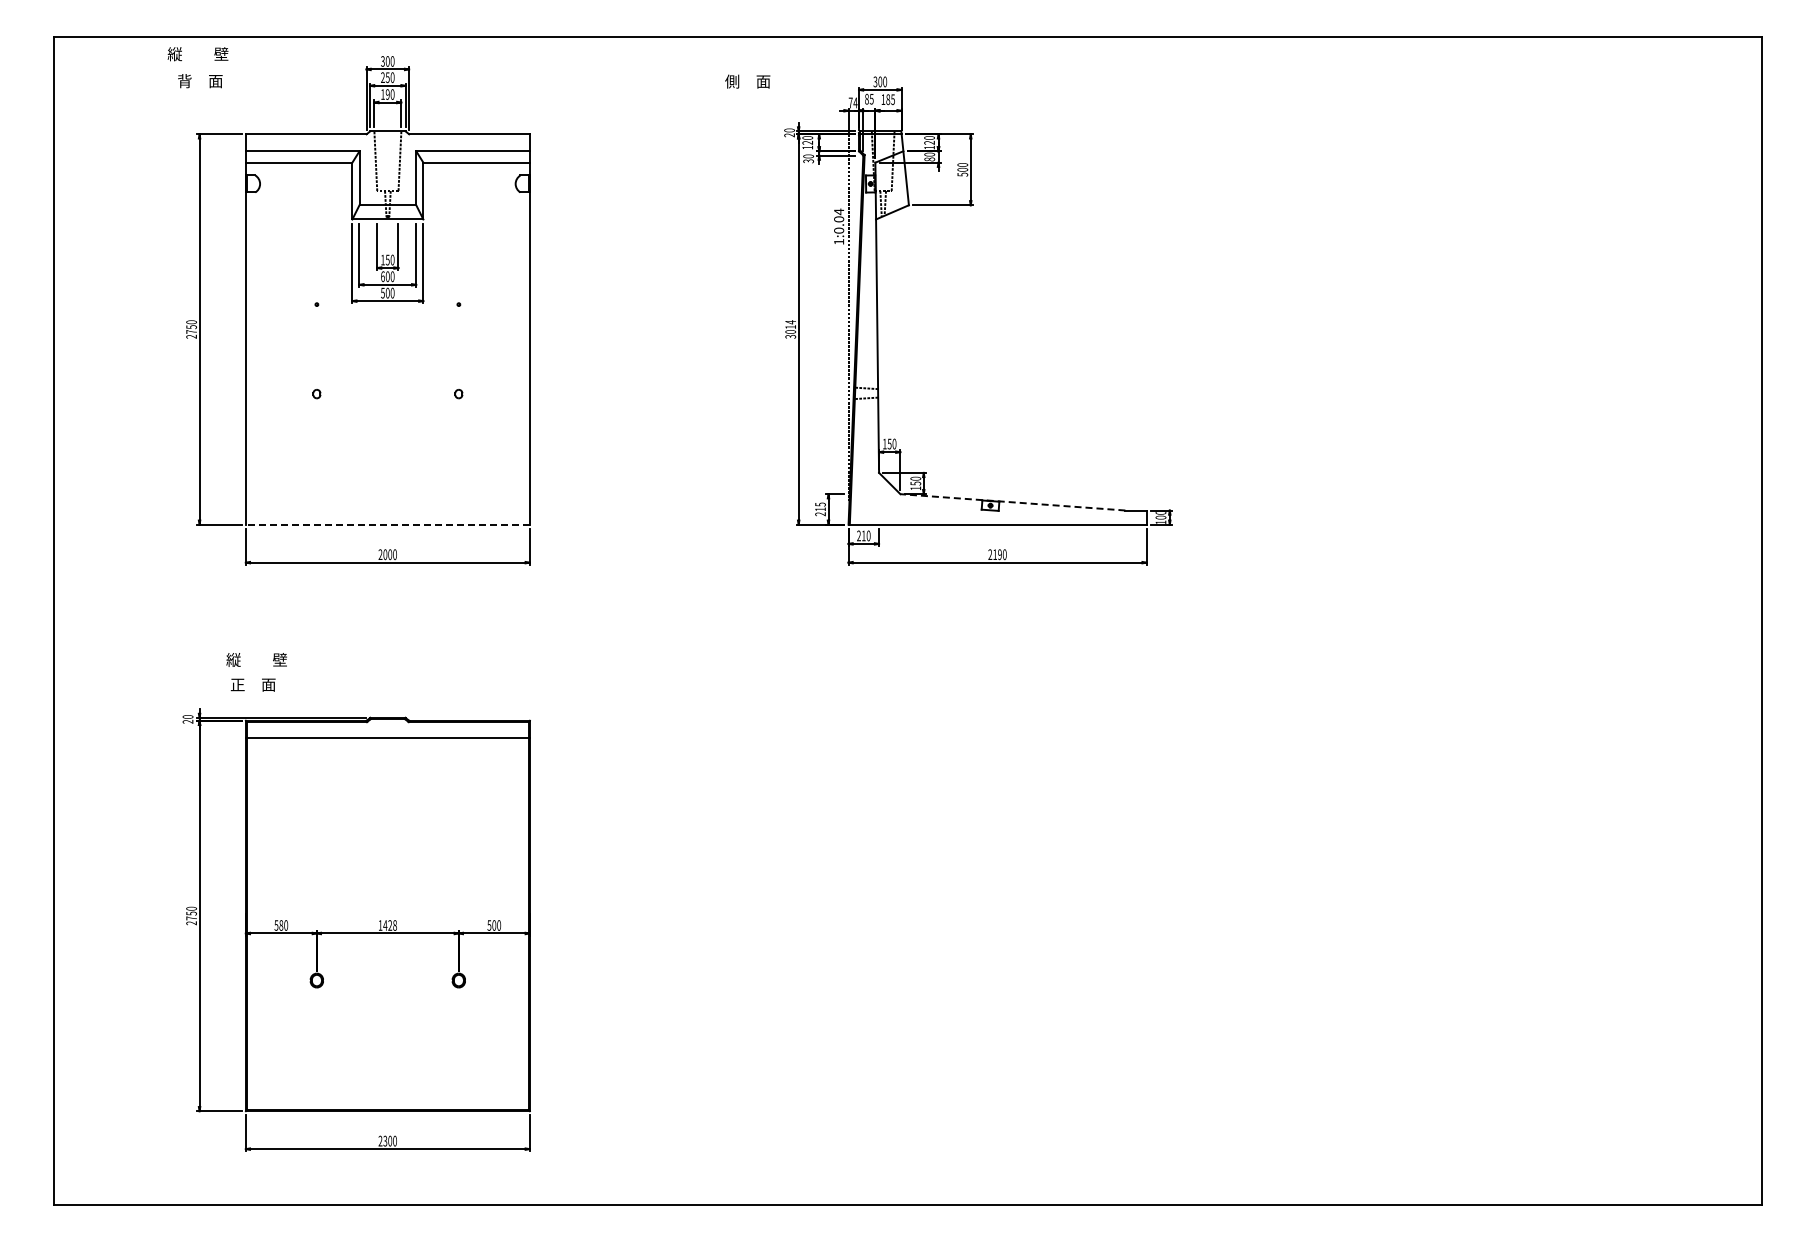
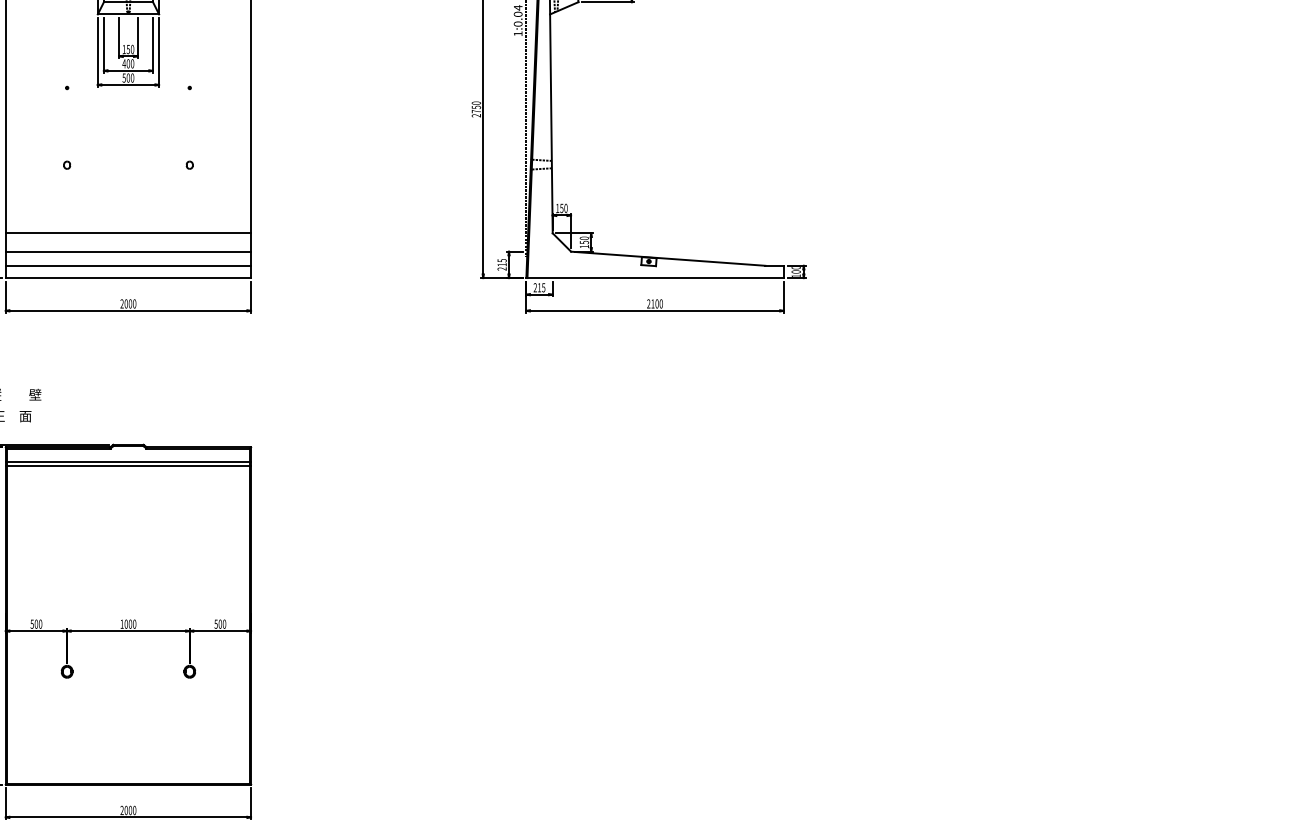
text: (382, 276) -> (123, 63), 600 -> 400
text: (790, 329) -> (476, 109), 3014 -> 2750
line: (387, 472) -> (128, 232), added
line: (387, 494) -> (128, 251), added
line: (1012, 502) -> (667, 258), dashed -> solid
line: (387, 510) -> (128, 265), added
line: (387, 524) -> (128, 277), dashed -> solid
text: (868, 535) -> (543, 287), 210 -> 215
text: (999, 554) -> (656, 303), 2190 -> 2100
line: (387, 742) -> (128, 466), added
text: (281, 925) -> (36, 624), 580 -> 500
text: (389, 925) -> (129, 624), 1428 -> 1000
text: (385, 1141) -> (126, 810), 2300 -> 2000

